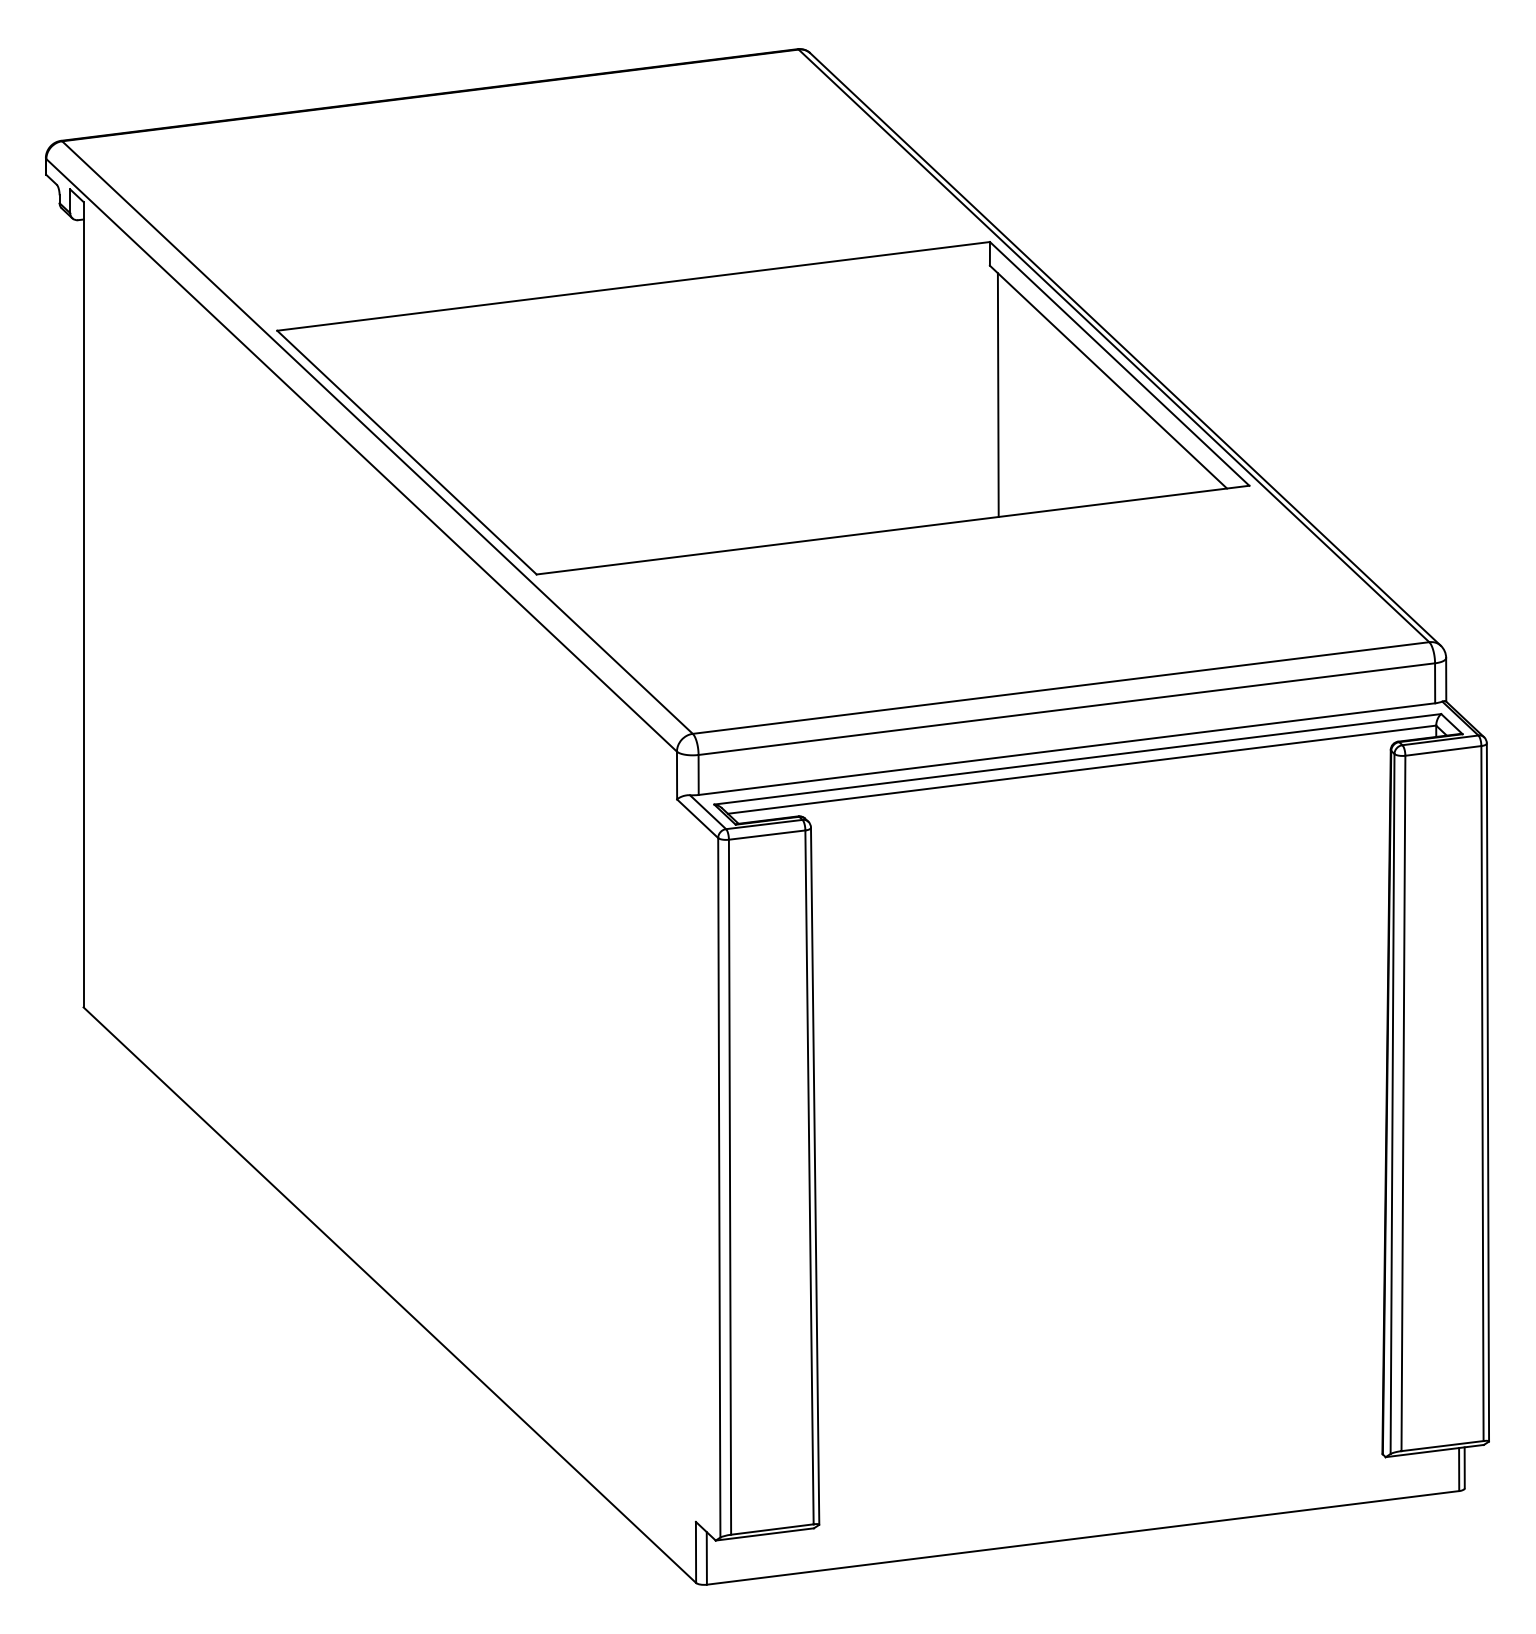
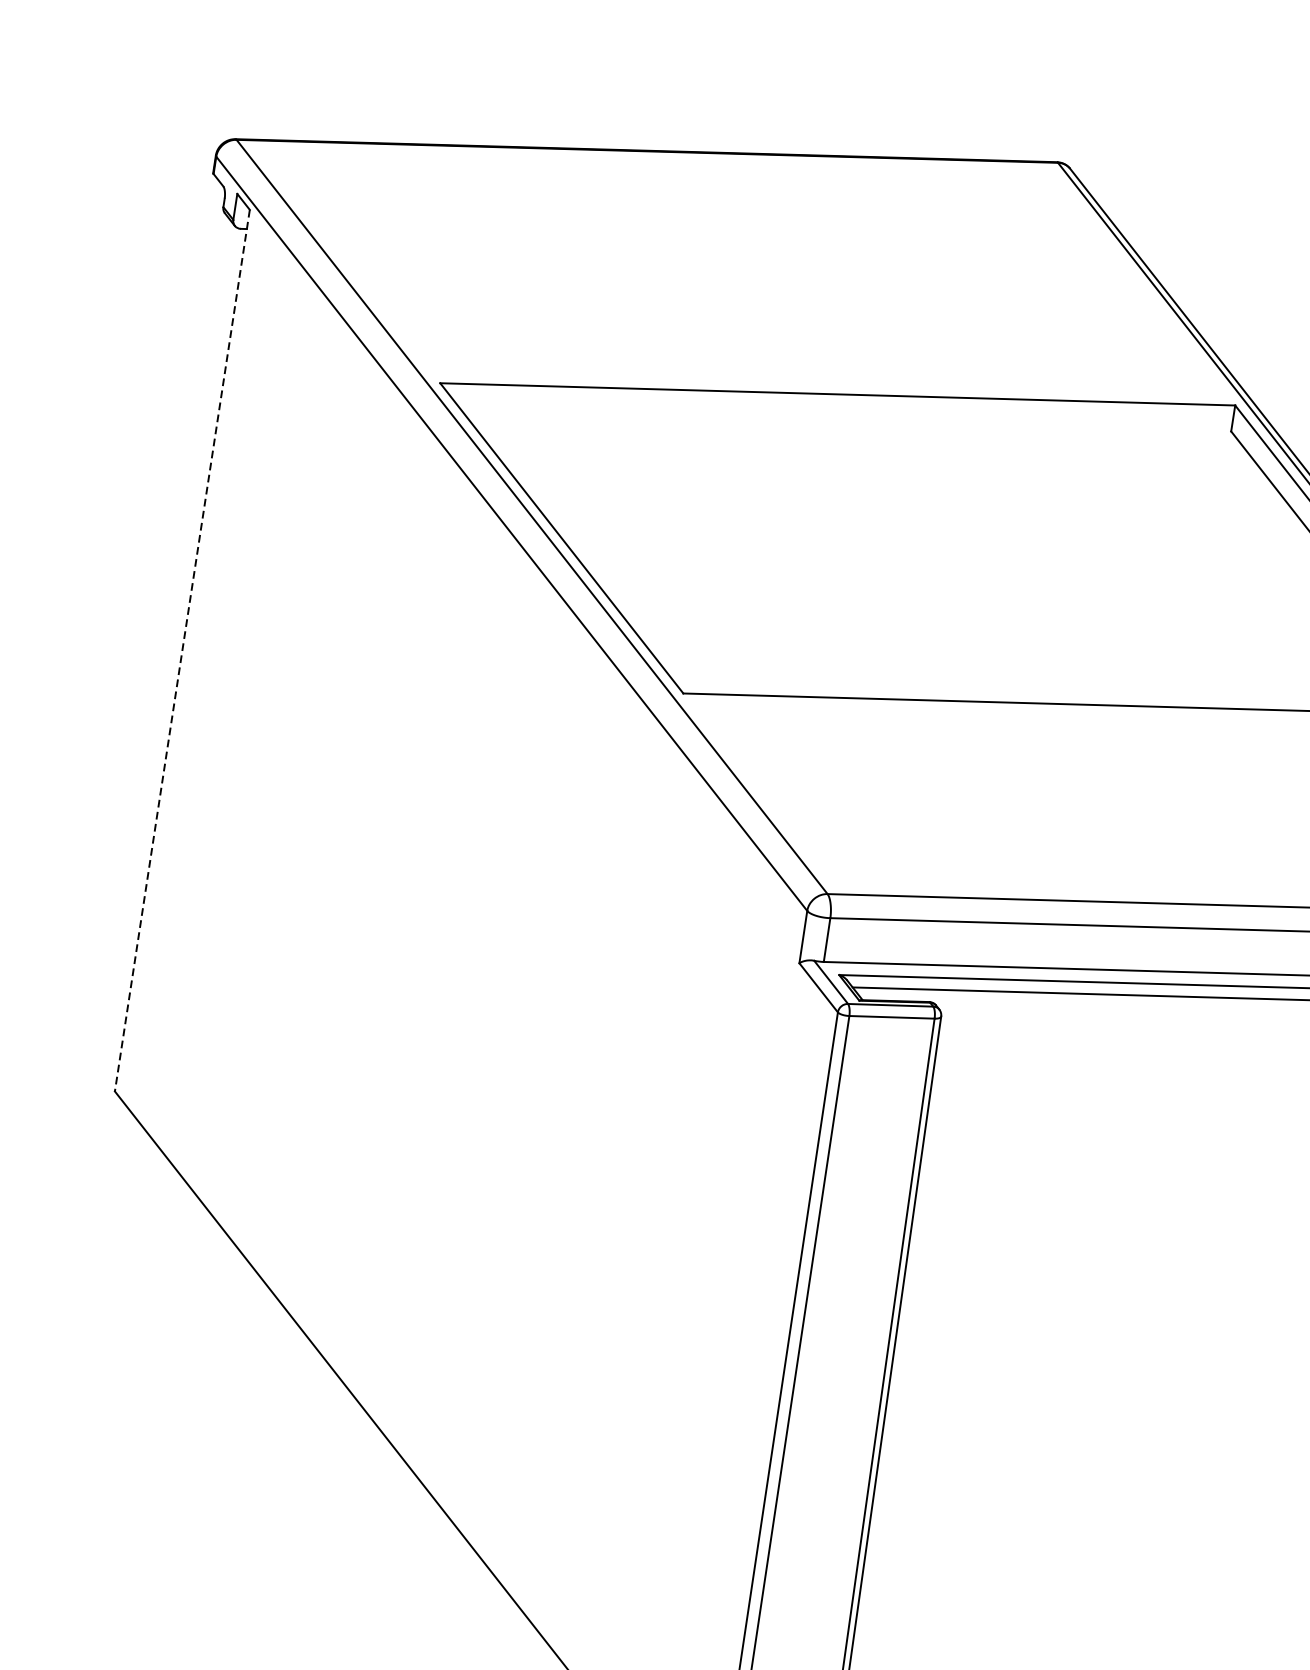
line: (997, 394) -> (1217, 573), removed
line: (83, 604) -> (182, 650), solid -> dashed

